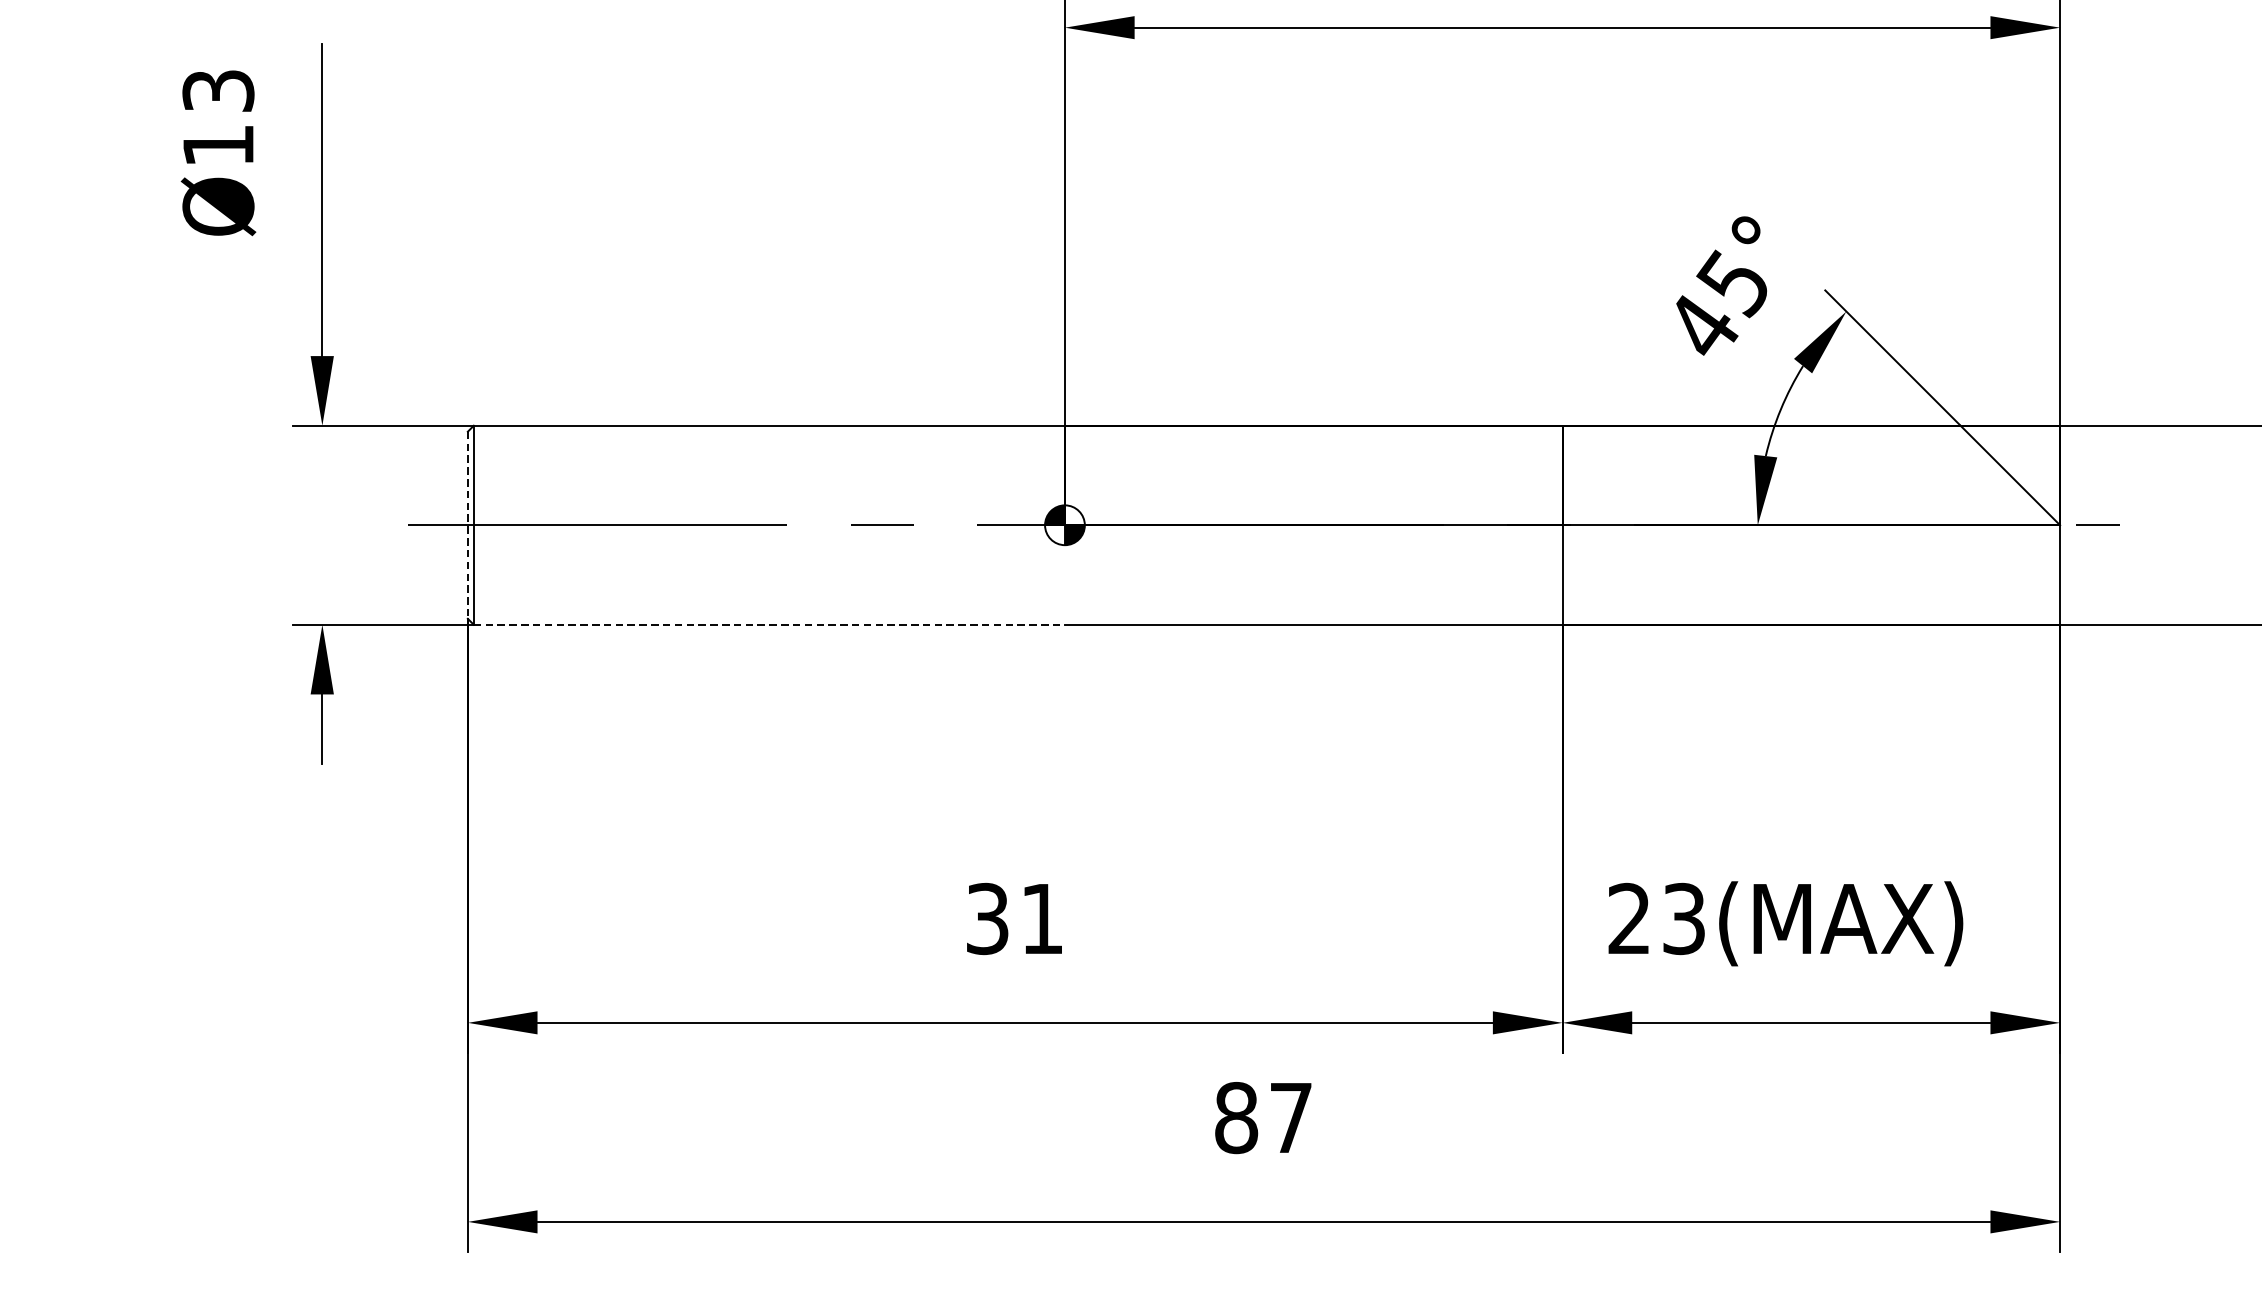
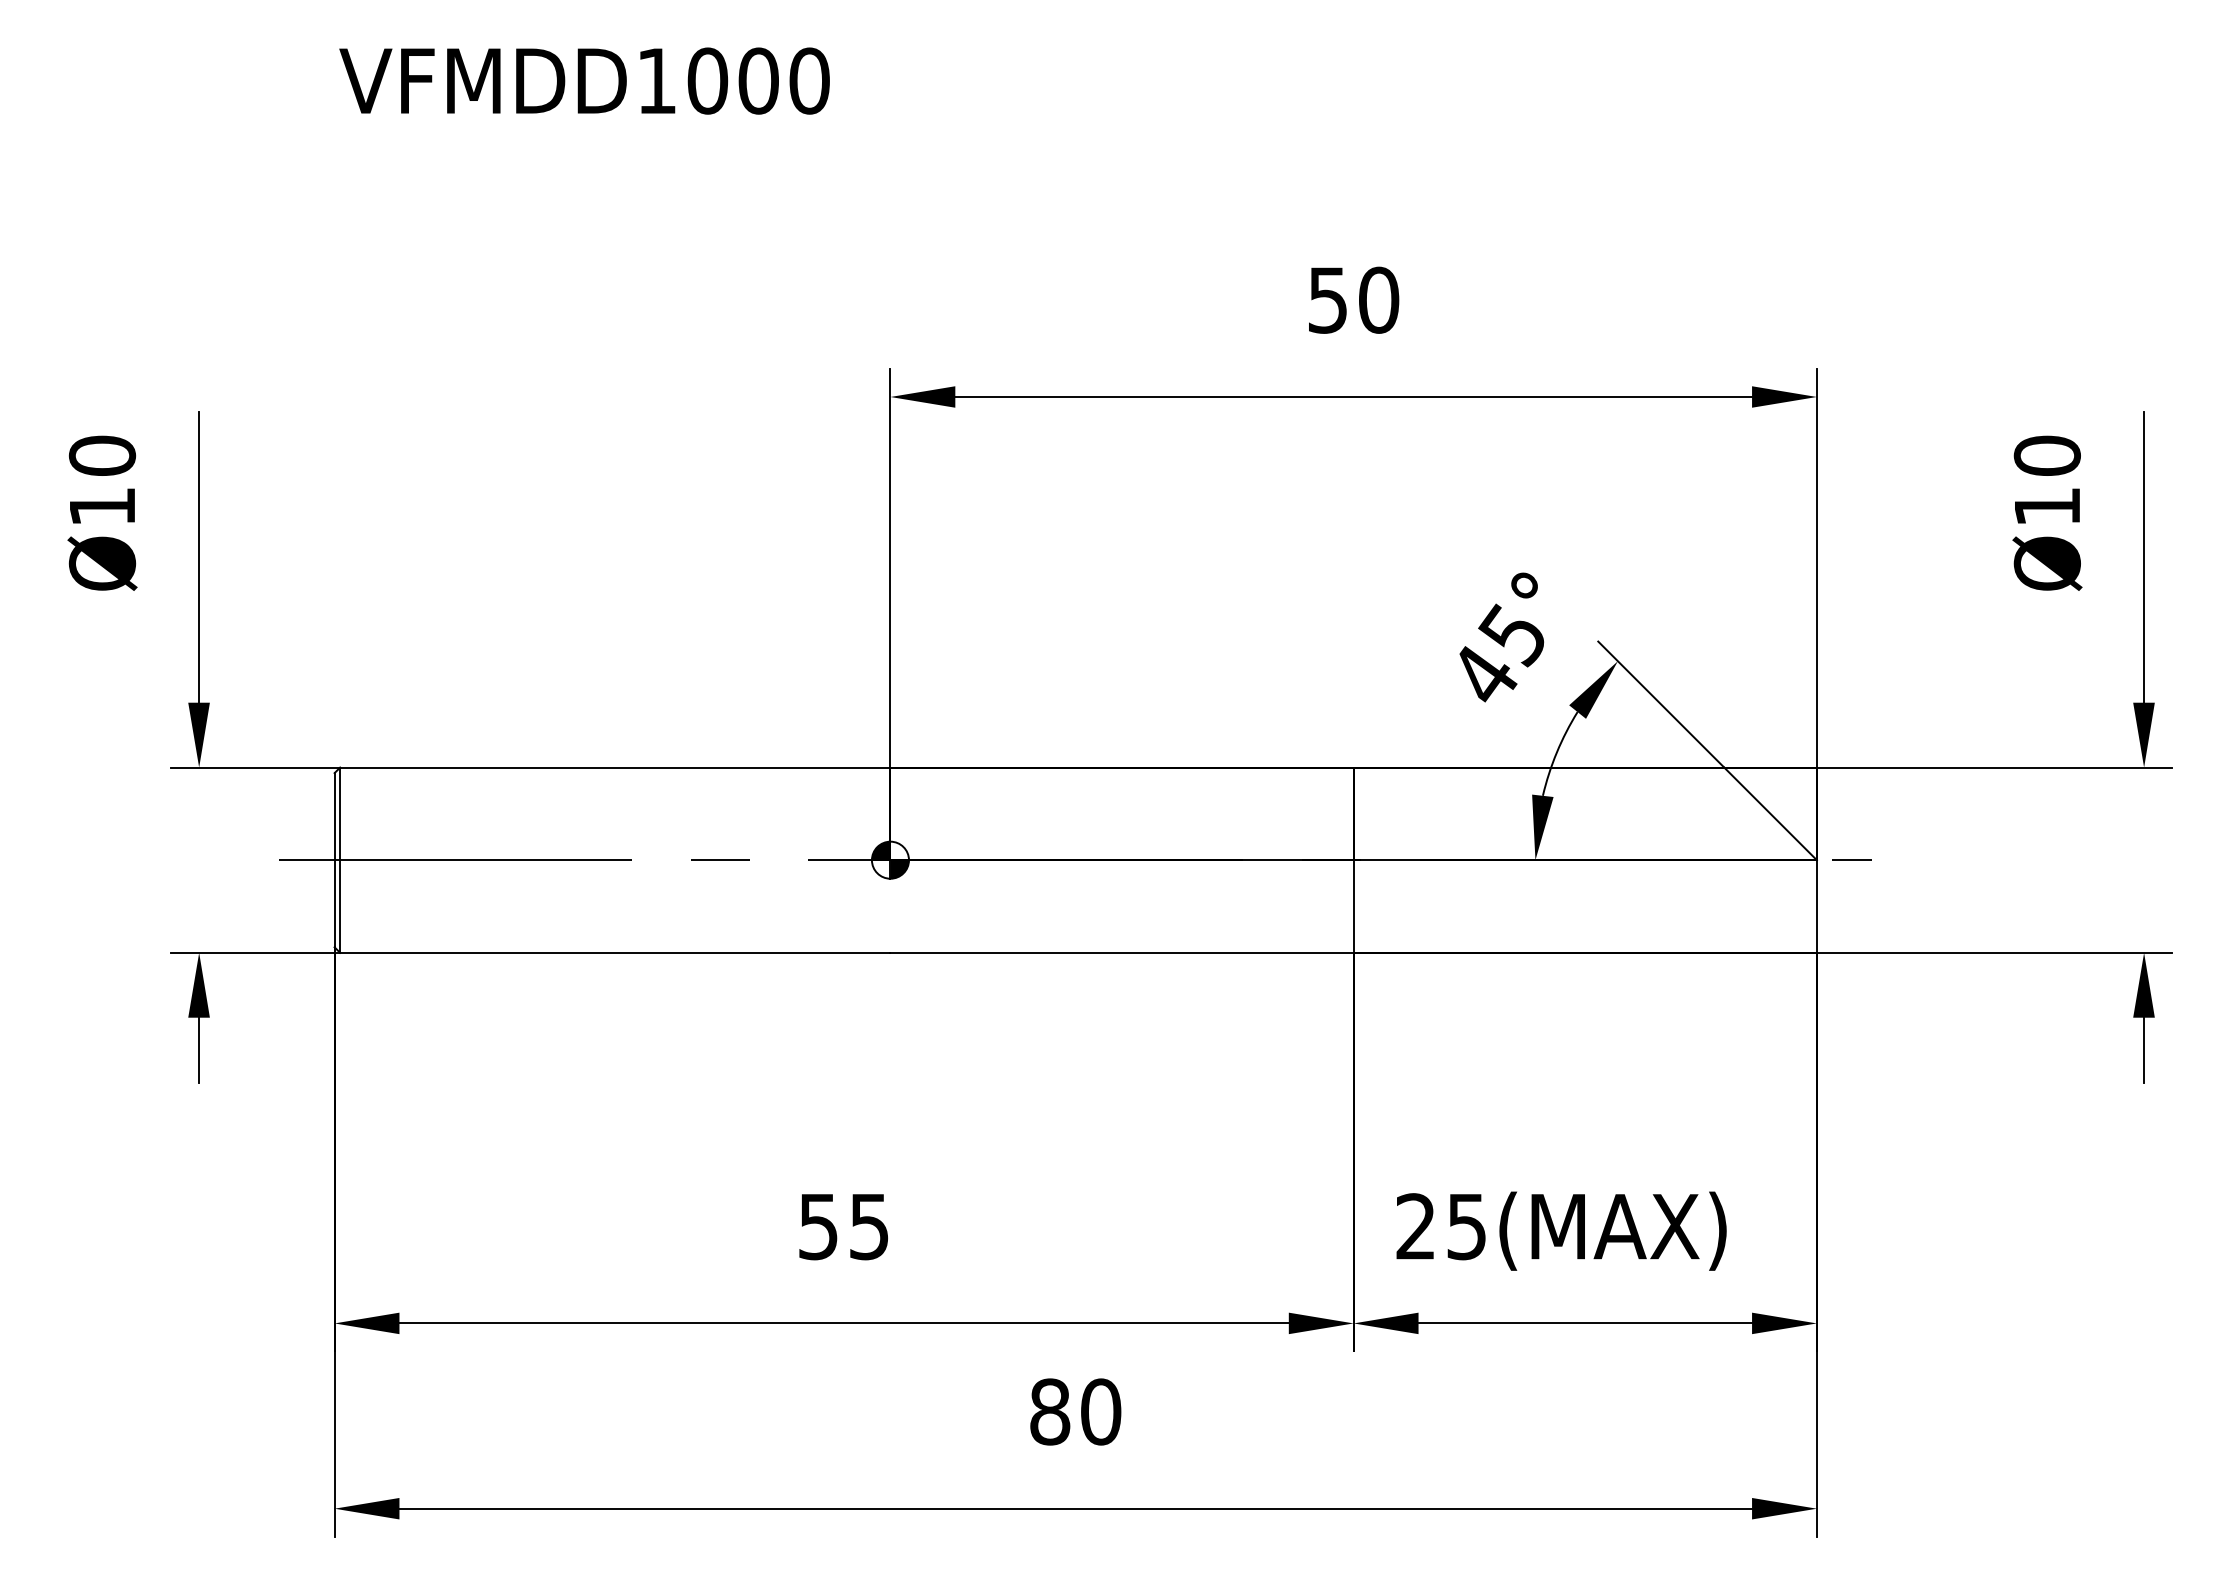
text: (218, 90) -> (102, 455), Ø13 -> Ø10
line: (467, 525) -> (334, 860), dashed -> solid
line: (769, 624) -> (615, 952), dashed -> solid
text: (1014, 918) -> (843, 1226), 31 -> 55
text: (1684, 918) -> (1467, 1226), 23(MAX) -> 25(MAX)
text: (1291, 1117) -> (1101, 1411), 87 -> 80

